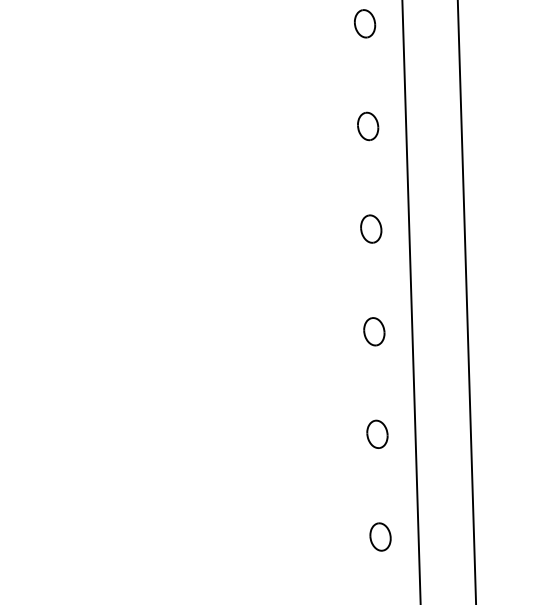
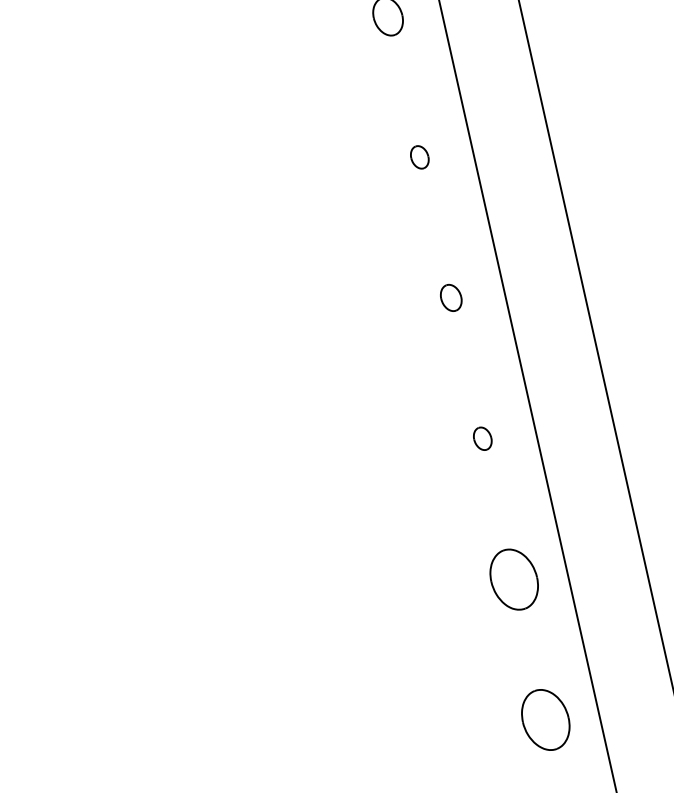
part: (368, 126) -> (420, 157), size x0.6
part: (371, 228) -> (451, 297), size x0.7
part: (374, 331) -> (482, 438), size x0.6
part: (377, 433) -> (514, 578), size x1.6
part: (380, 536) -> (545, 719), size x1.6

